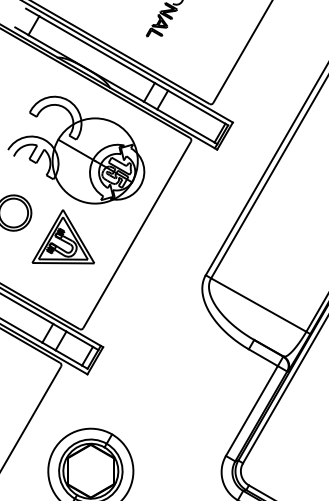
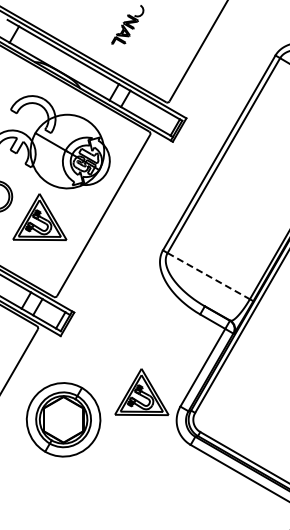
line: (259, 305) -> (209, 276), solid -> dashed
part: (180, 438) -> (141, 391), added

